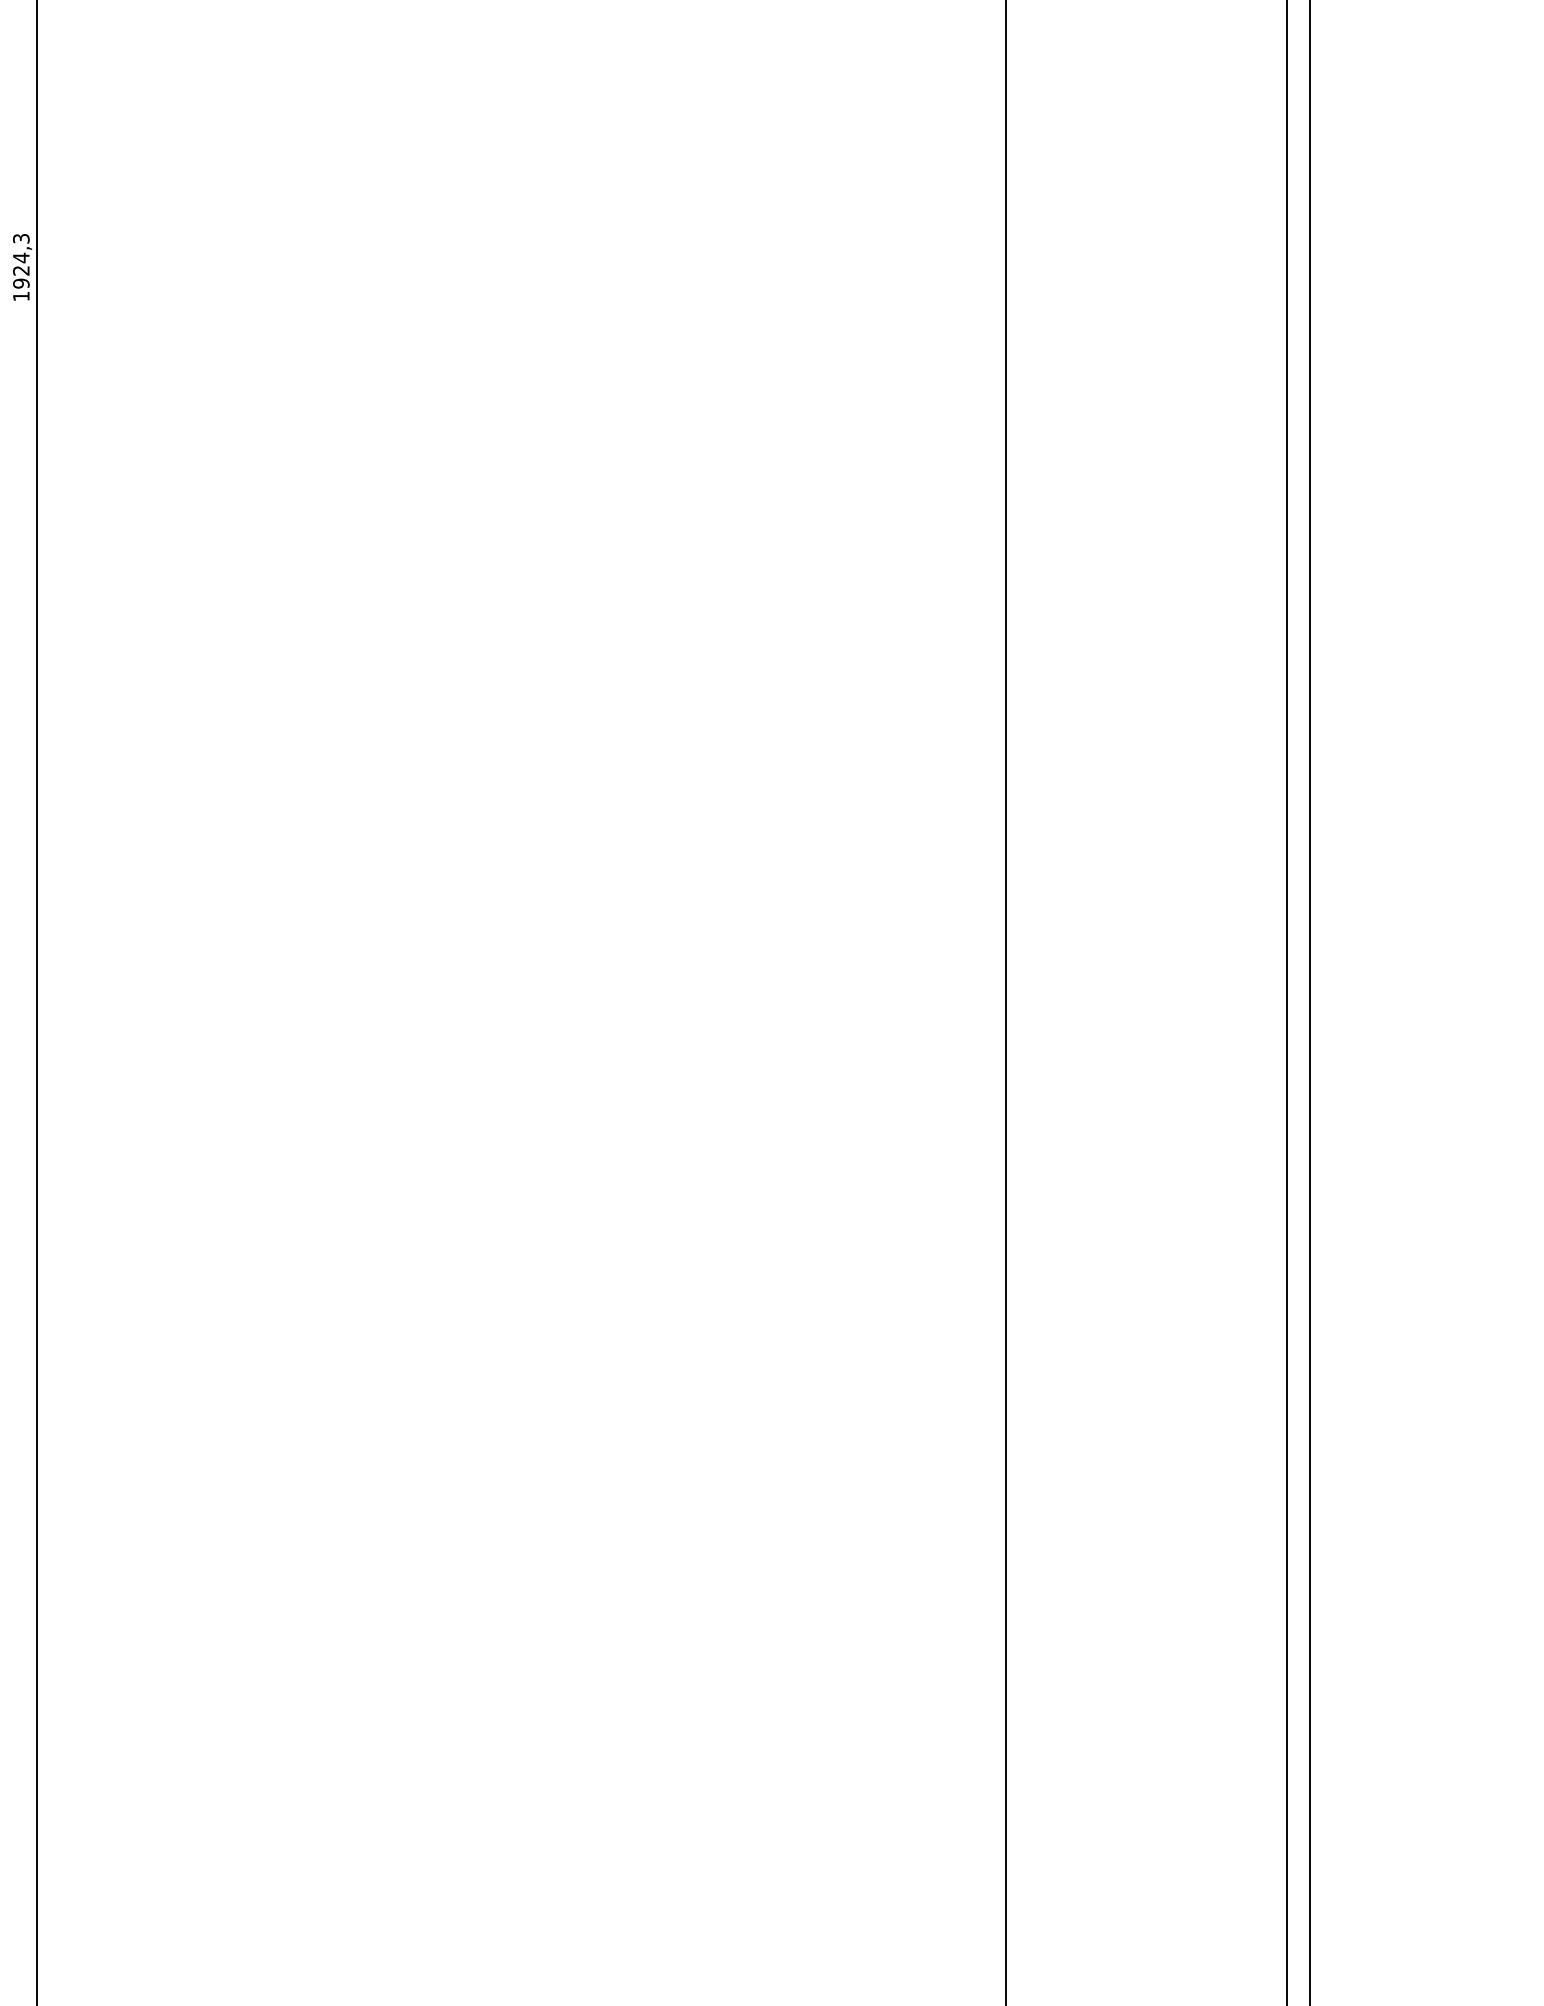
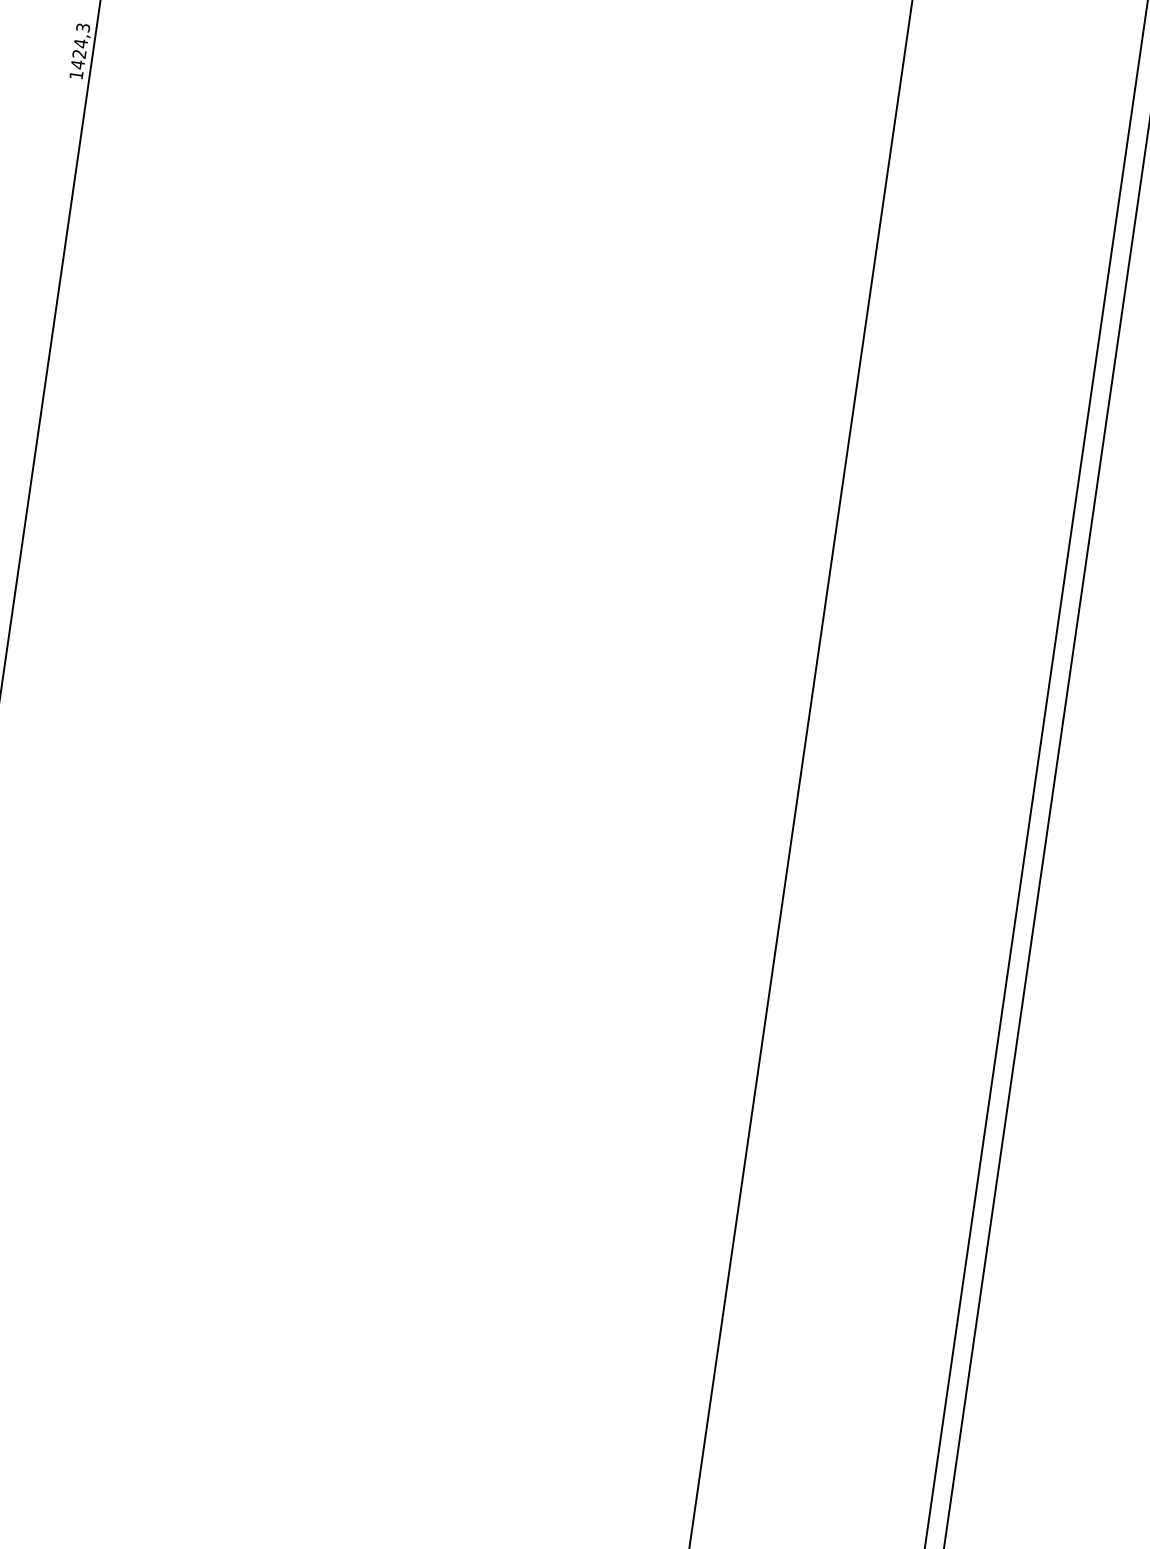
text: (21, 283) -> (78, 64), 1924,3 -> 1424,3

